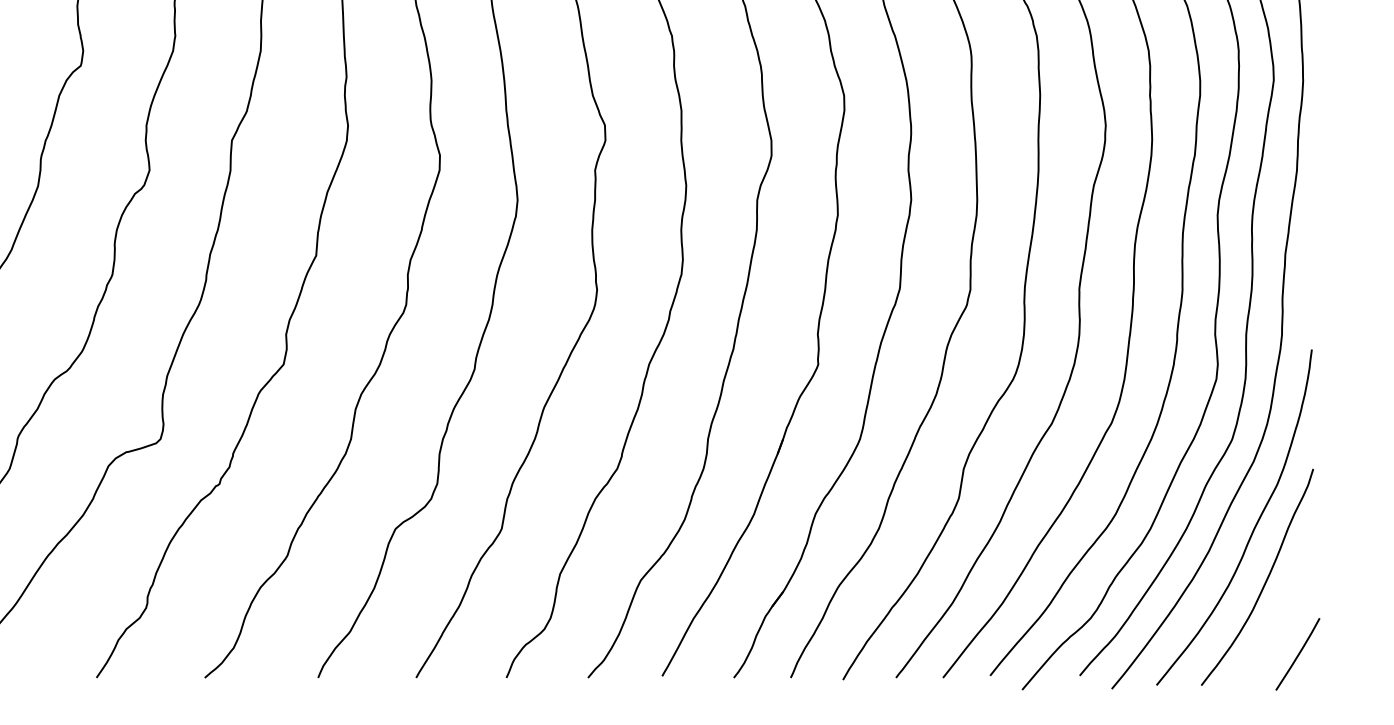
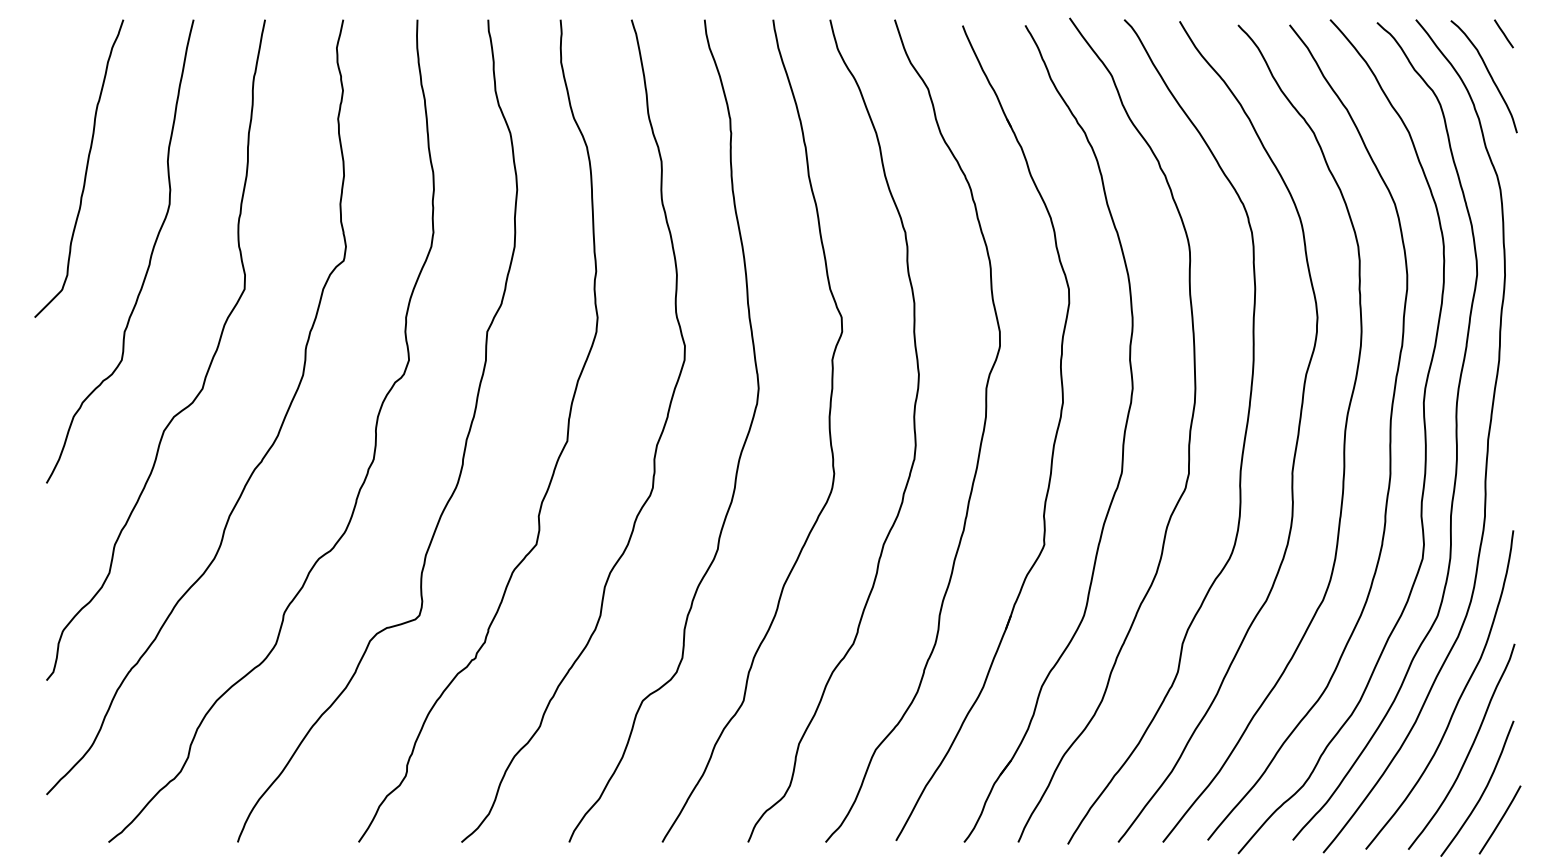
curve: (1280, 623) -> (1483, 790), added

